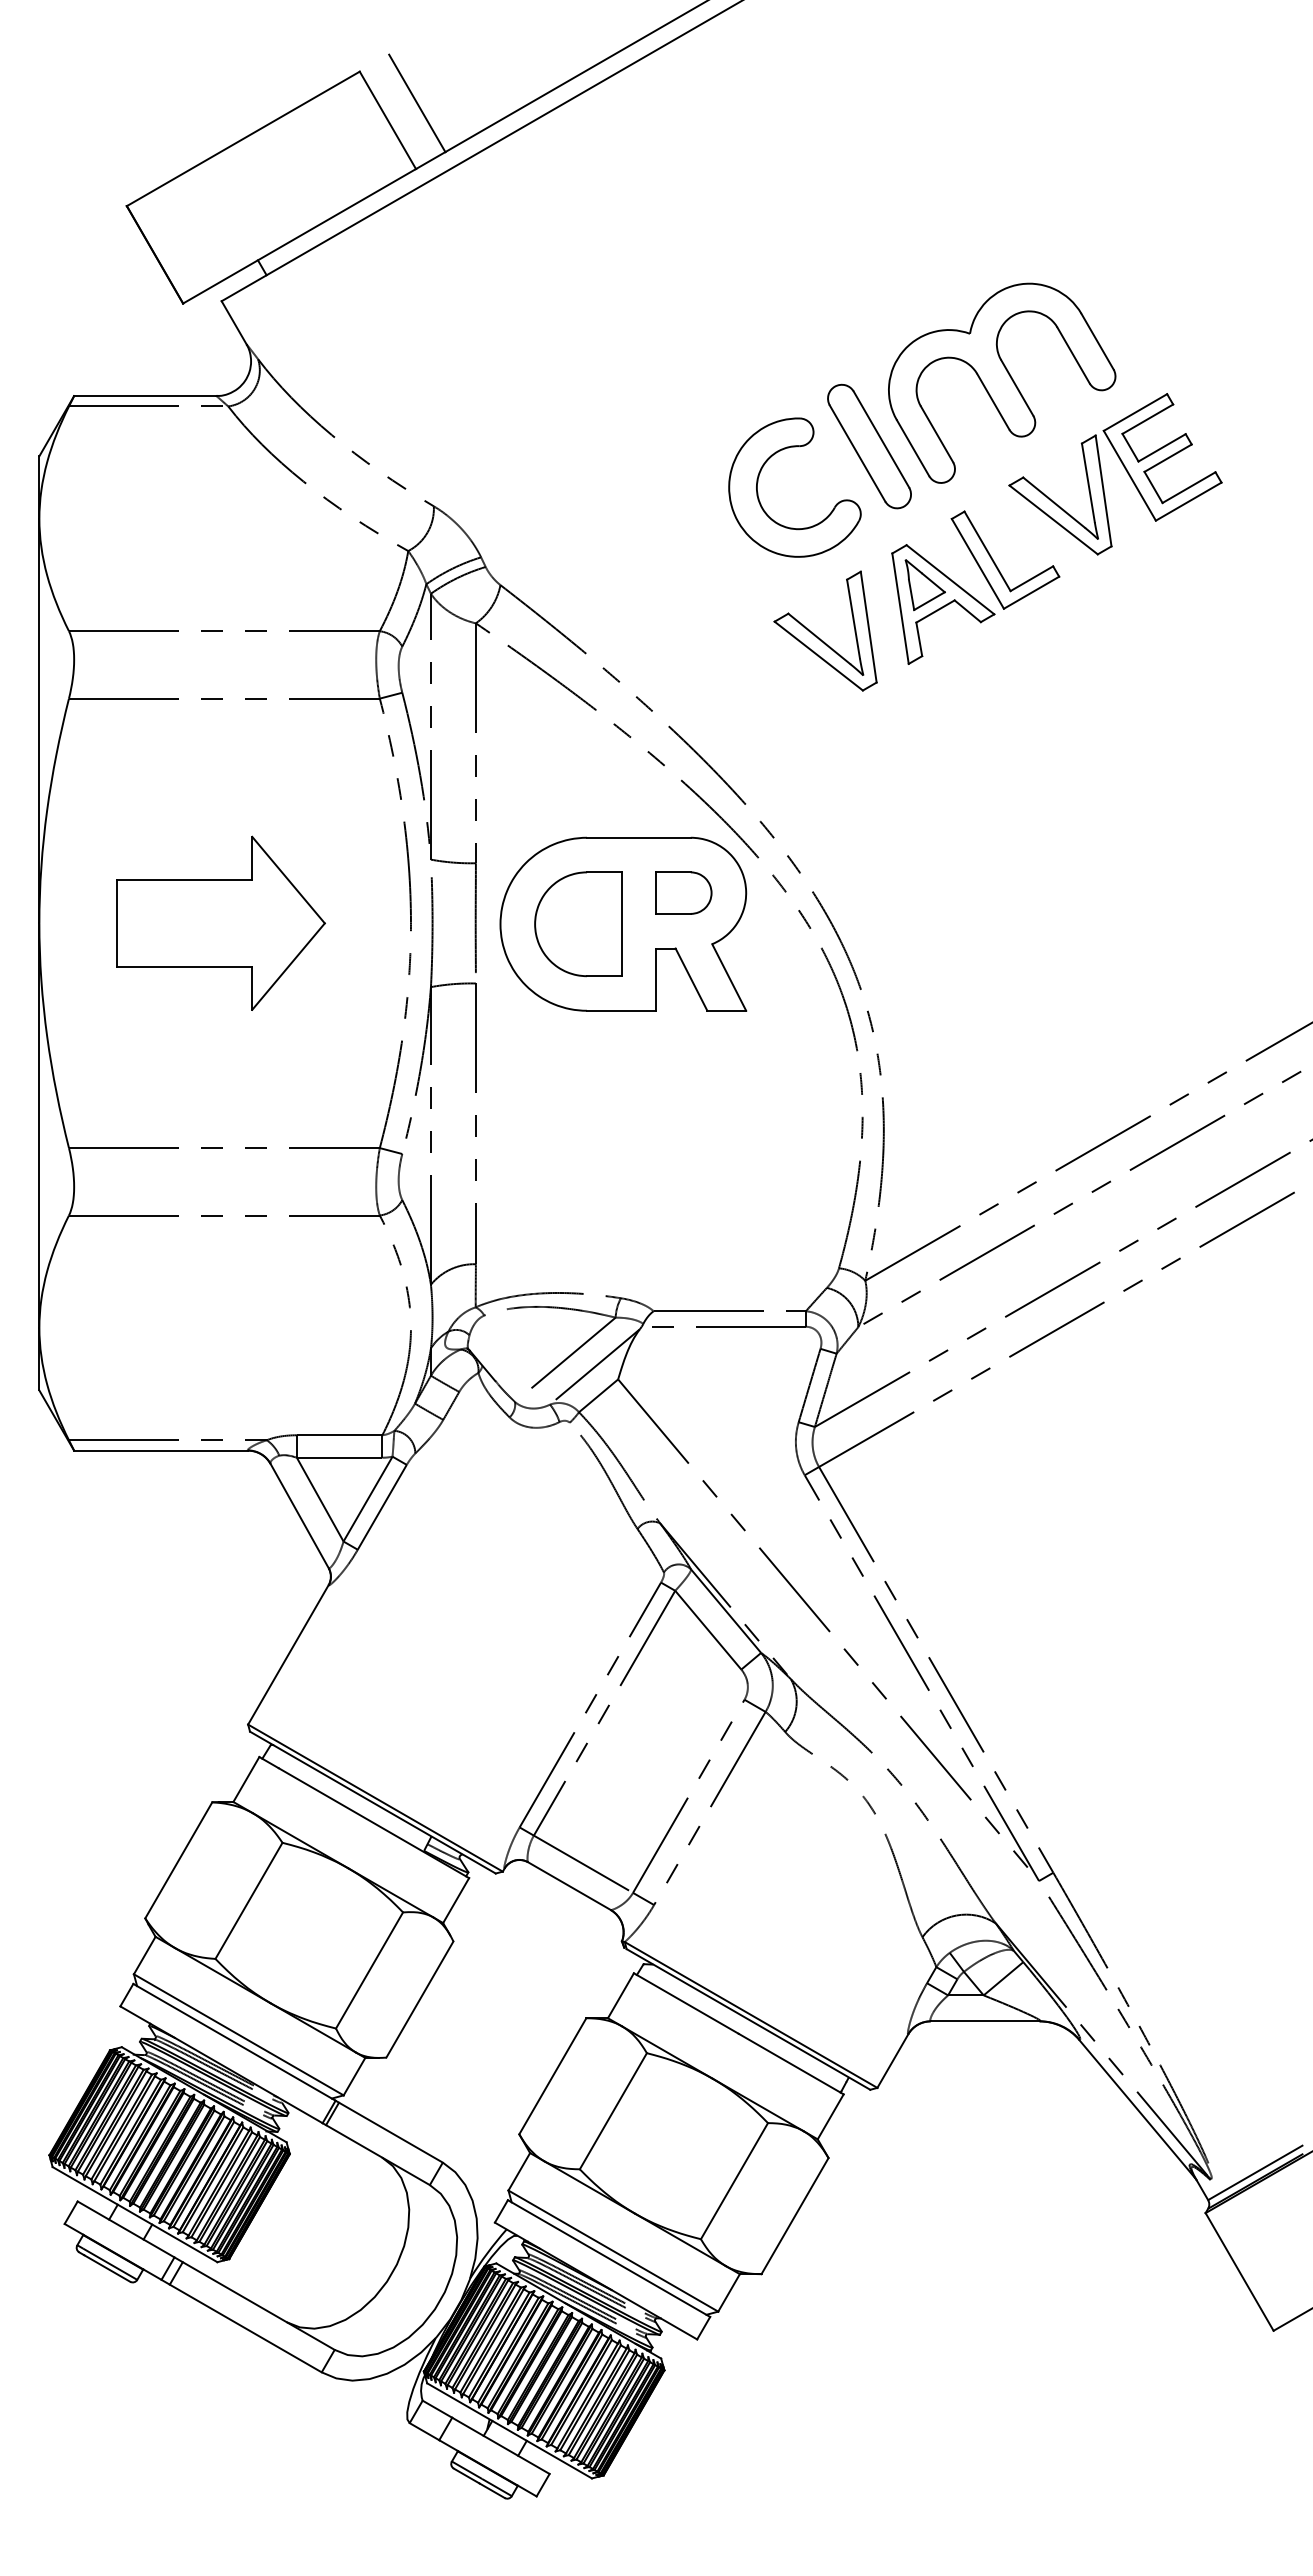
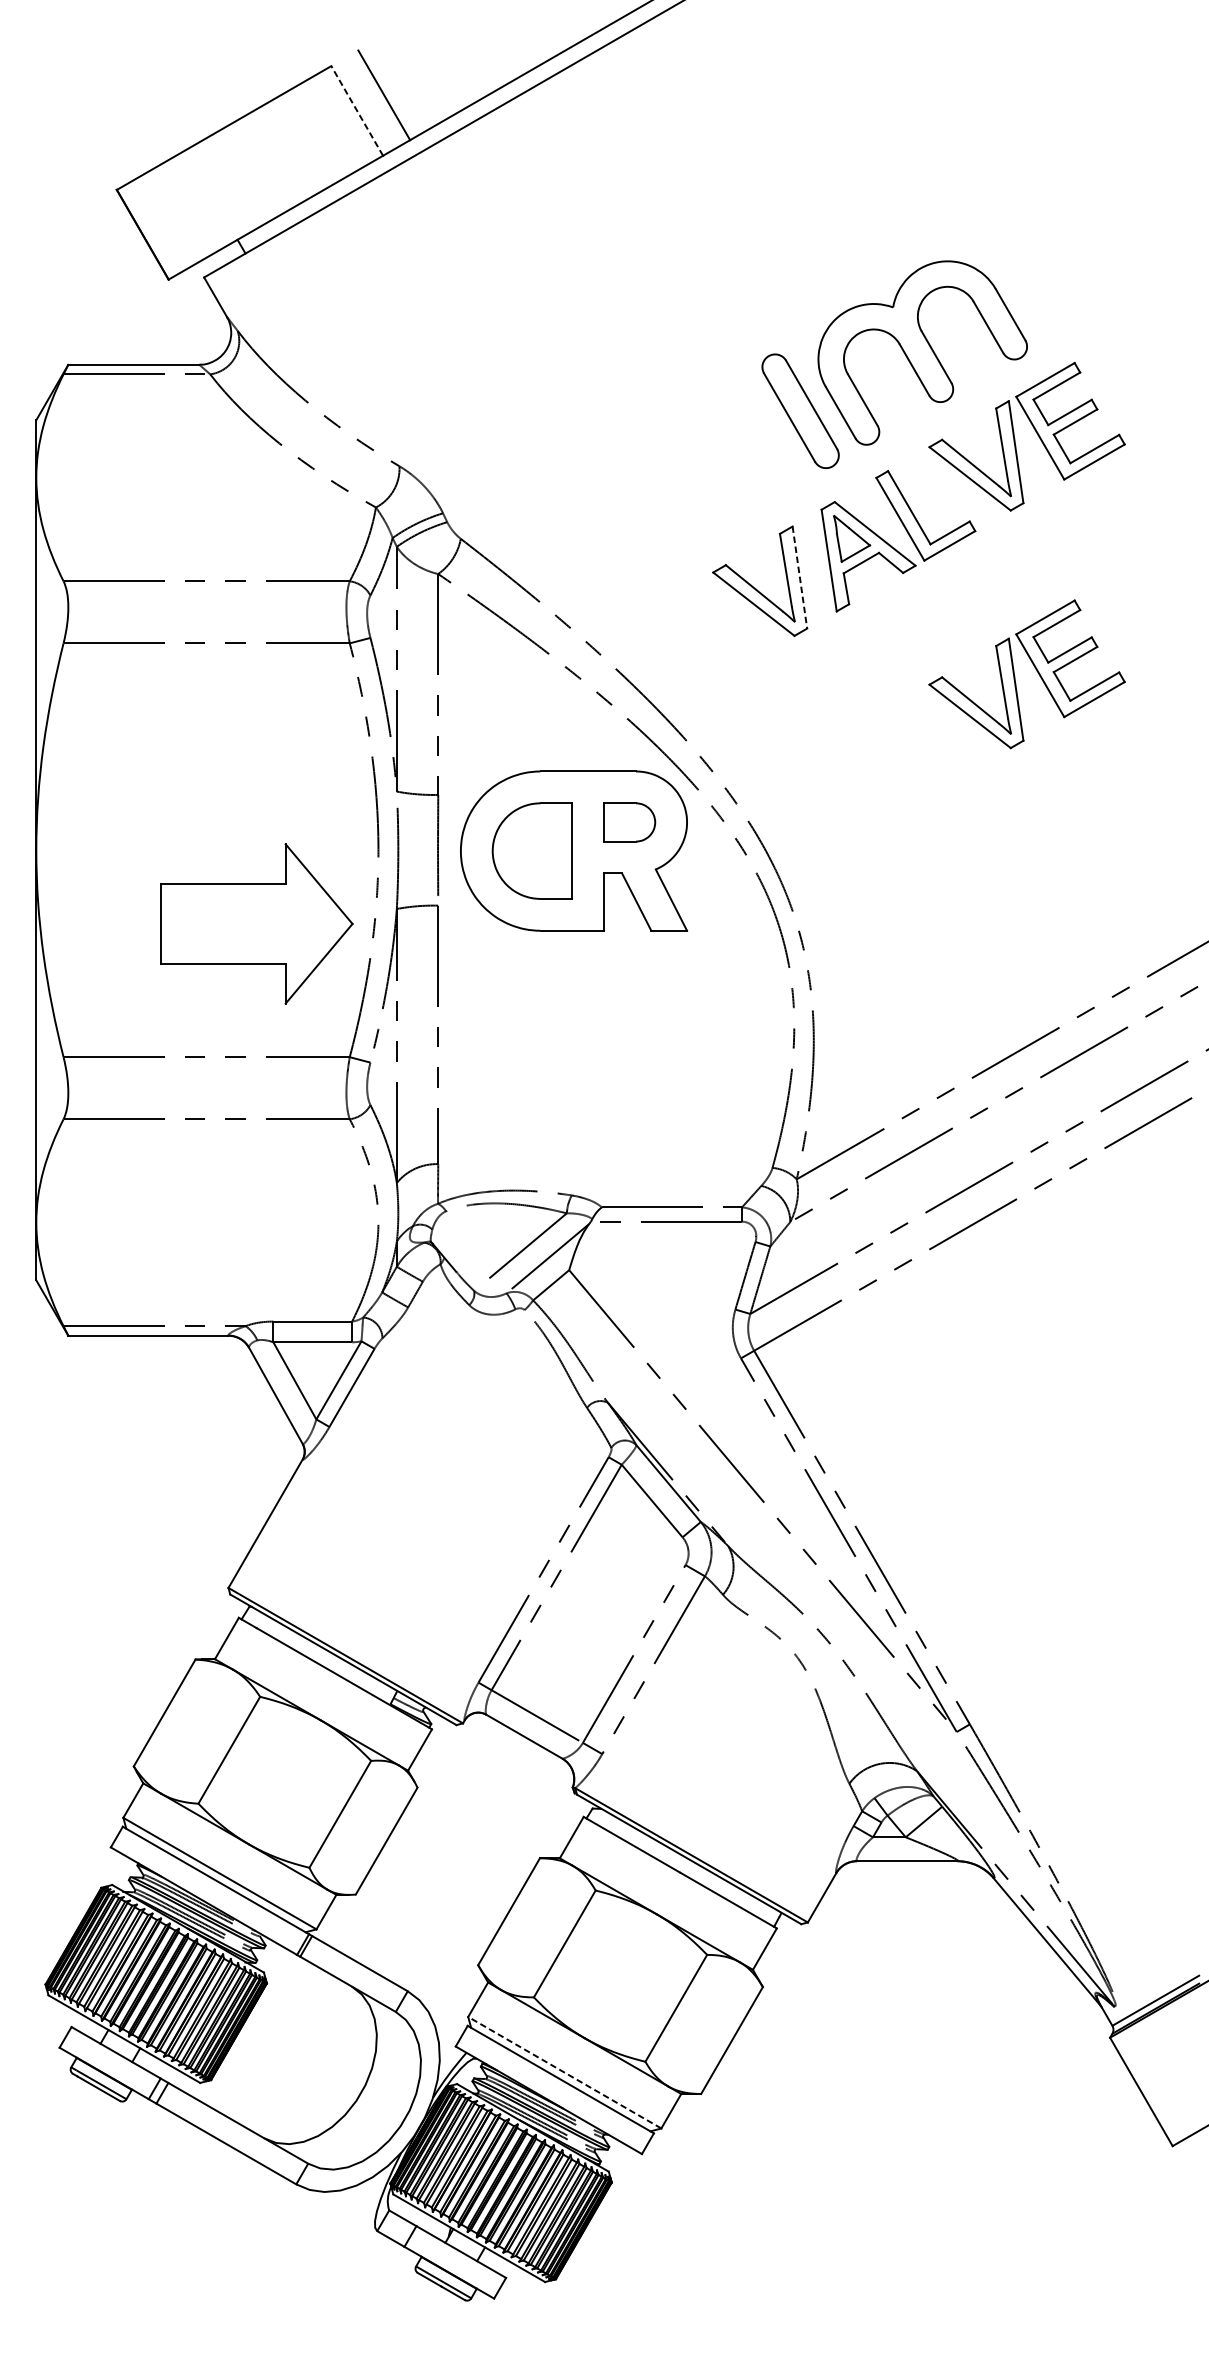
line: (387, 119) -> (356, 110), solid -> dashed
part: (758, 482) -> (698, 444), removed
line: (868, 627) -> (799, 577), solid -> dashed
part: (1125, 728) -> (1036, 670), added
part: (220, 922) -> (256, 923), moved
line: (612, 2250) -> (563, 2072), solid -> dashed

